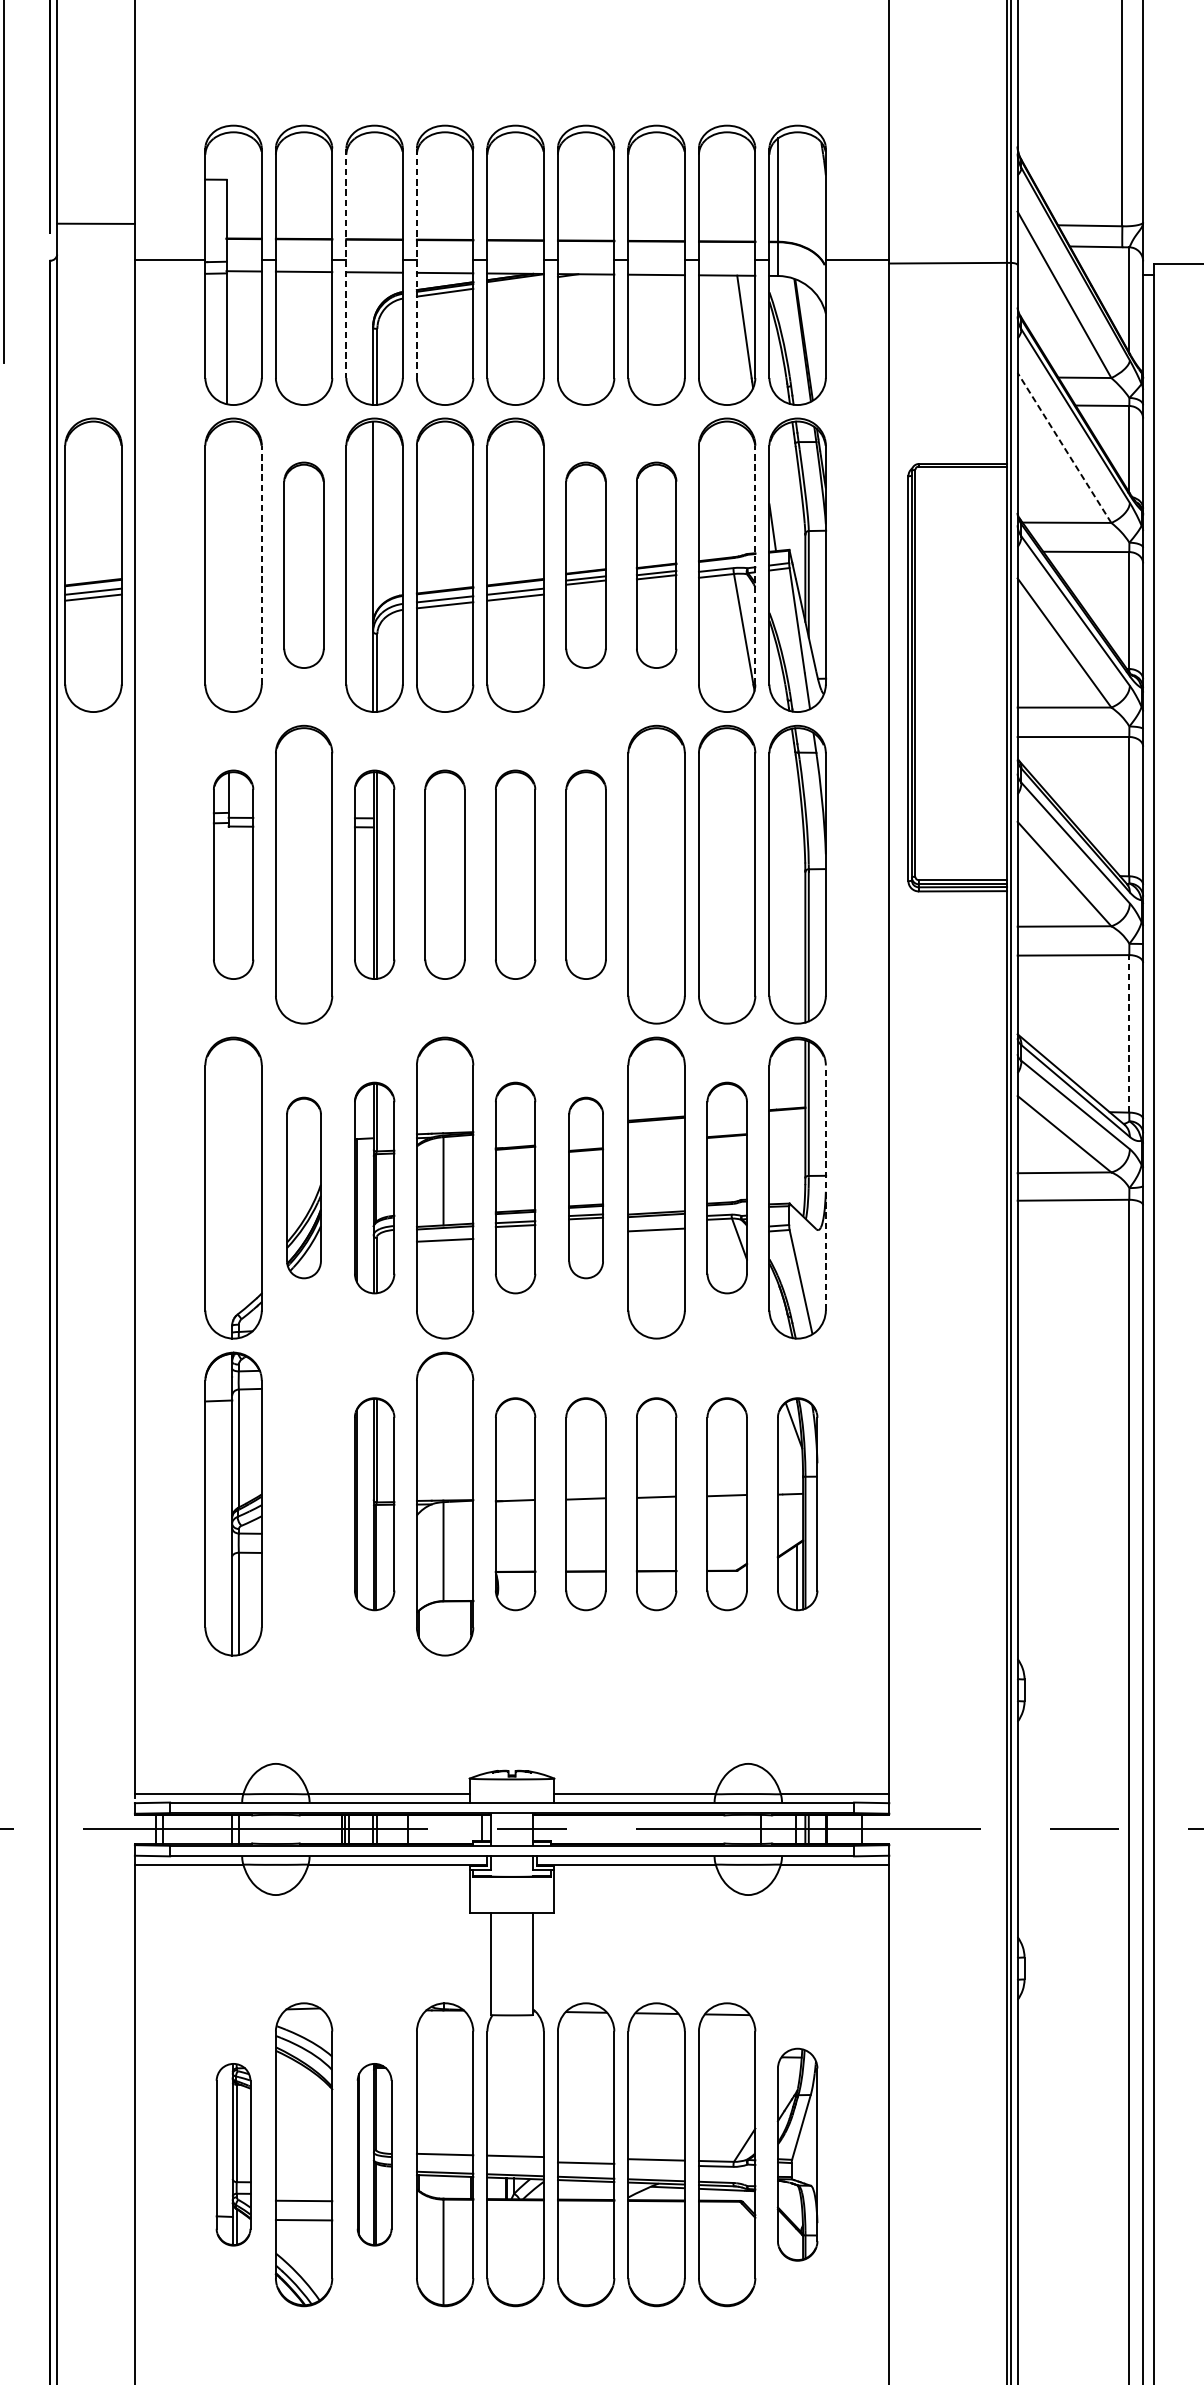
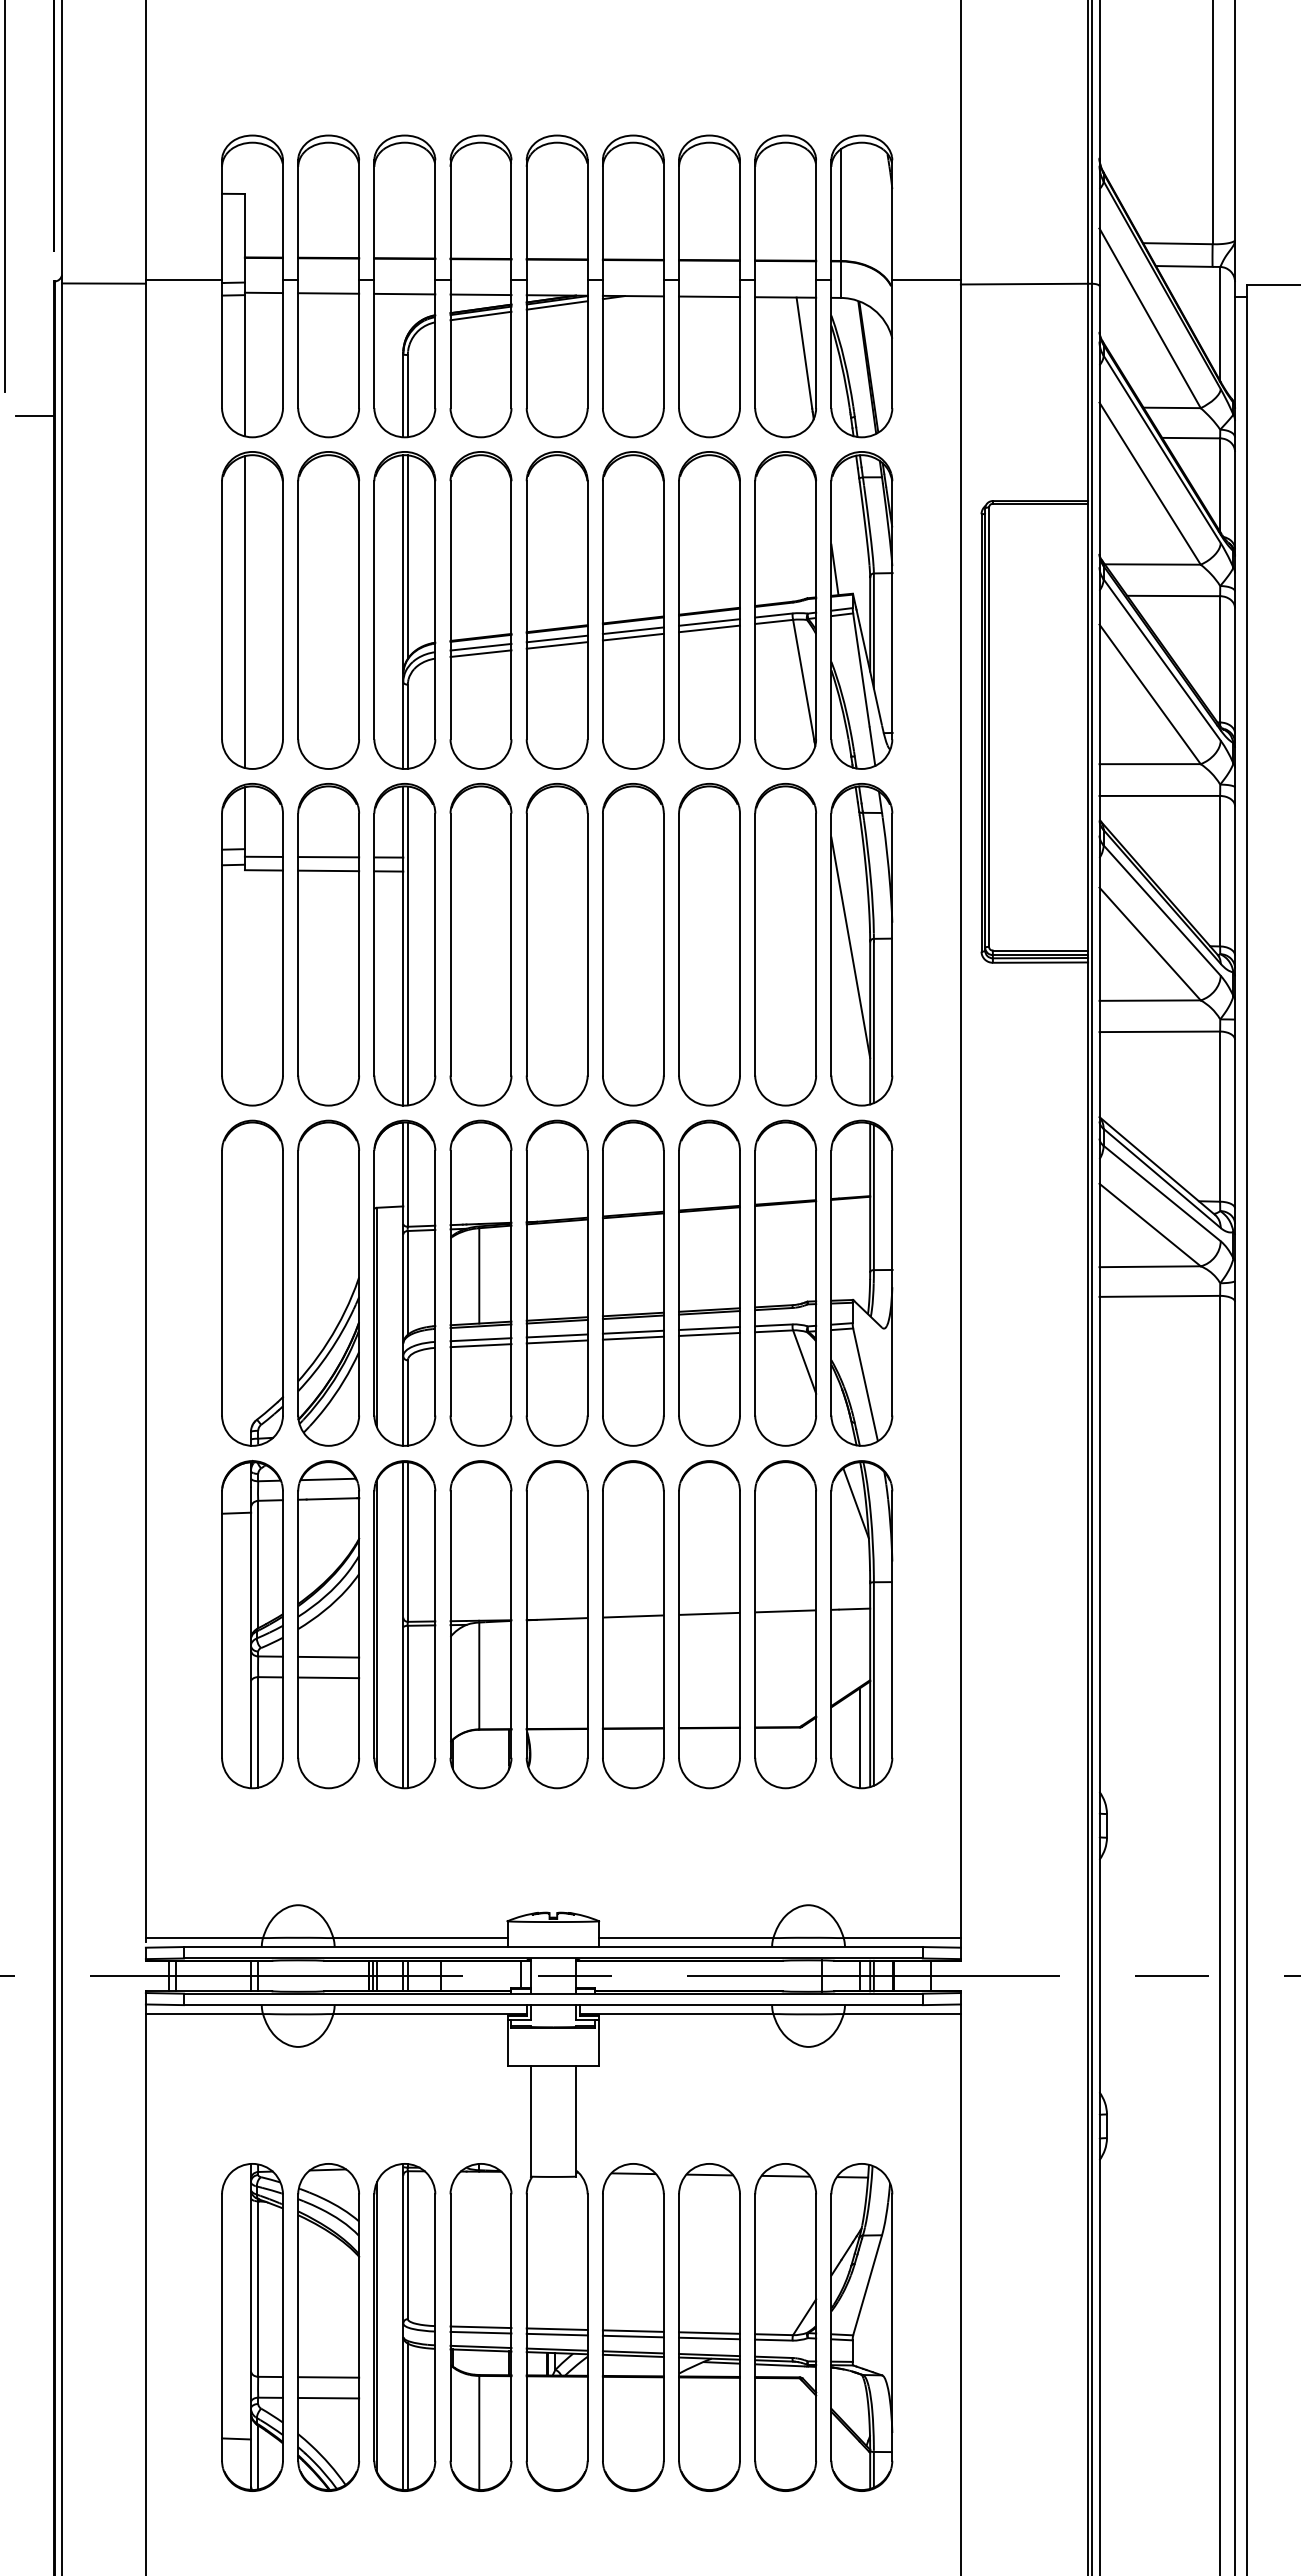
line: (95, 223) -> (103, 283), moved
line: (346, 263) -> (374, 284), dashed -> solid
line: (416, 263) -> (450, 284), dashed -> solid
line: (514, 282) -> (556, 305), added
line: (32, 385) -> (35, 416), added
line: (1064, 447) -> (1150, 483), dashed -> solid
line: (377, 515) -> (407, 556), added
line: (261, 564) -> (282, 609), dashed -> solid
line: (755, 564) -> (816, 609), dashed -> solid
part: (92, 565) -> (100, 610), removed
part: (303, 565) -> (328, 610), size x1.43
part: (585, 565) -> (632, 610), size x1.43
part: (656, 565) -> (709, 610), size x1.43
line: (226, 566) -> (244, 611), added
line: (303, 793) -> (328, 857), added
line: (303, 806) -> (328, 870), added
part: (233, 874) -> (252, 944), size x1.43
part: (374, 874) -> (404, 944), size x1.43
part: (444, 874) -> (480, 944), size x1.43
part: (514, 874) -> (556, 944), size x1.43
part: (586, 874) -> (633, 944), size x1.43
line: (787, 877) -> (850, 947), added
line: (1129, 1033) -> (1220, 1116), dashed -> solid
part: (303, 1187) -> (328, 1282), size x1.67
part: (374, 1187) -> (404, 1282), size x1.43
part: (514, 1187) -> (556, 1282), size x1.43
part: (586, 1187) -> (633, 1282), size x1.67
part: (726, 1187) -> (785, 1282), size x1.43
line: (826, 1187) -> (892, 1282), dashed -> solid
line: (656, 1234) -> (709, 1333), added
line: (444, 1245) -> (480, 1345), added
part: (303, 1503) -> (328, 1624), added
part: (374, 1503) -> (404, 1624), size x1.43
part: (514, 1503) -> (556, 1624), size x1.43
part: (585, 1503) -> (632, 1624), size x1.43
part: (656, 1503) -> (709, 1624), size x1.43
part: (726, 1503) -> (785, 1624), size x1.43
part: (797, 1503) -> (861, 1624), size x1.43
part: (233, 2154) -> (252, 2327), size x1.67
part: (374, 2154) -> (404, 2327), size x1.67
part: (797, 2154) -> (861, 2327), size x1.43
line: (585, 2157) -> (632, 2330), added
line: (444, 2159) -> (480, 2332), added
line: (514, 2161) -> (556, 2334), added
line: (656, 2164) -> (709, 2338), added

